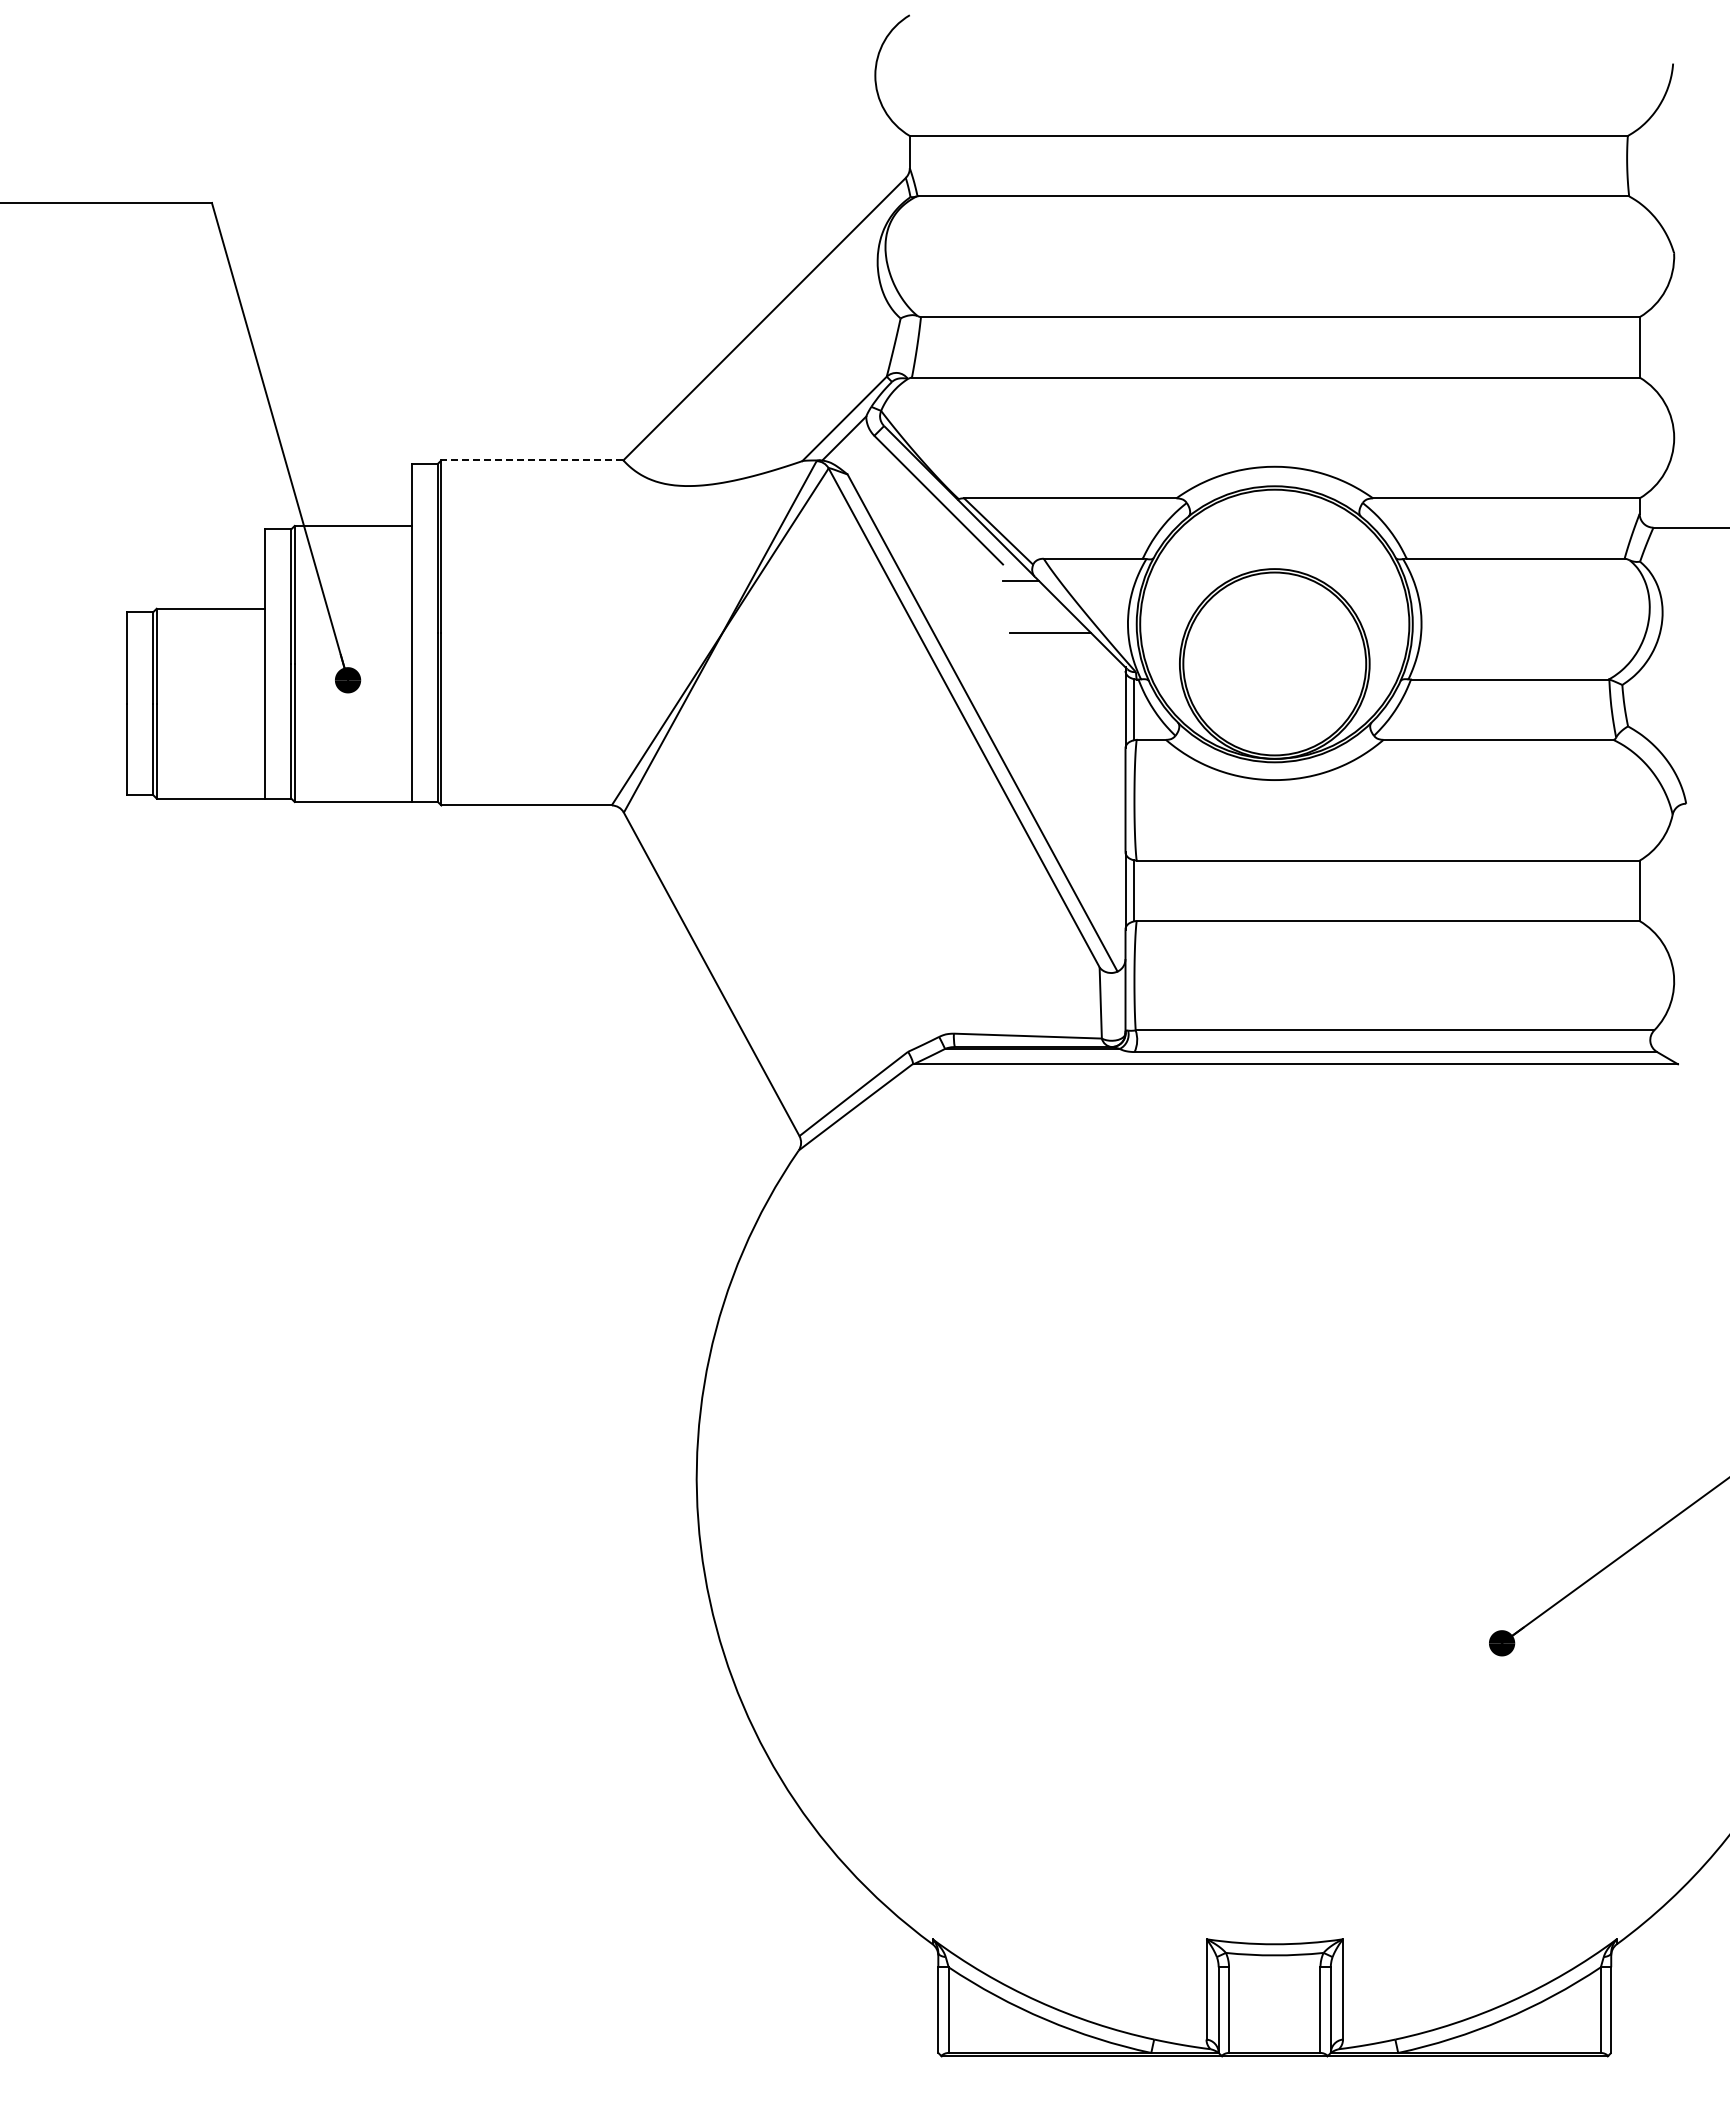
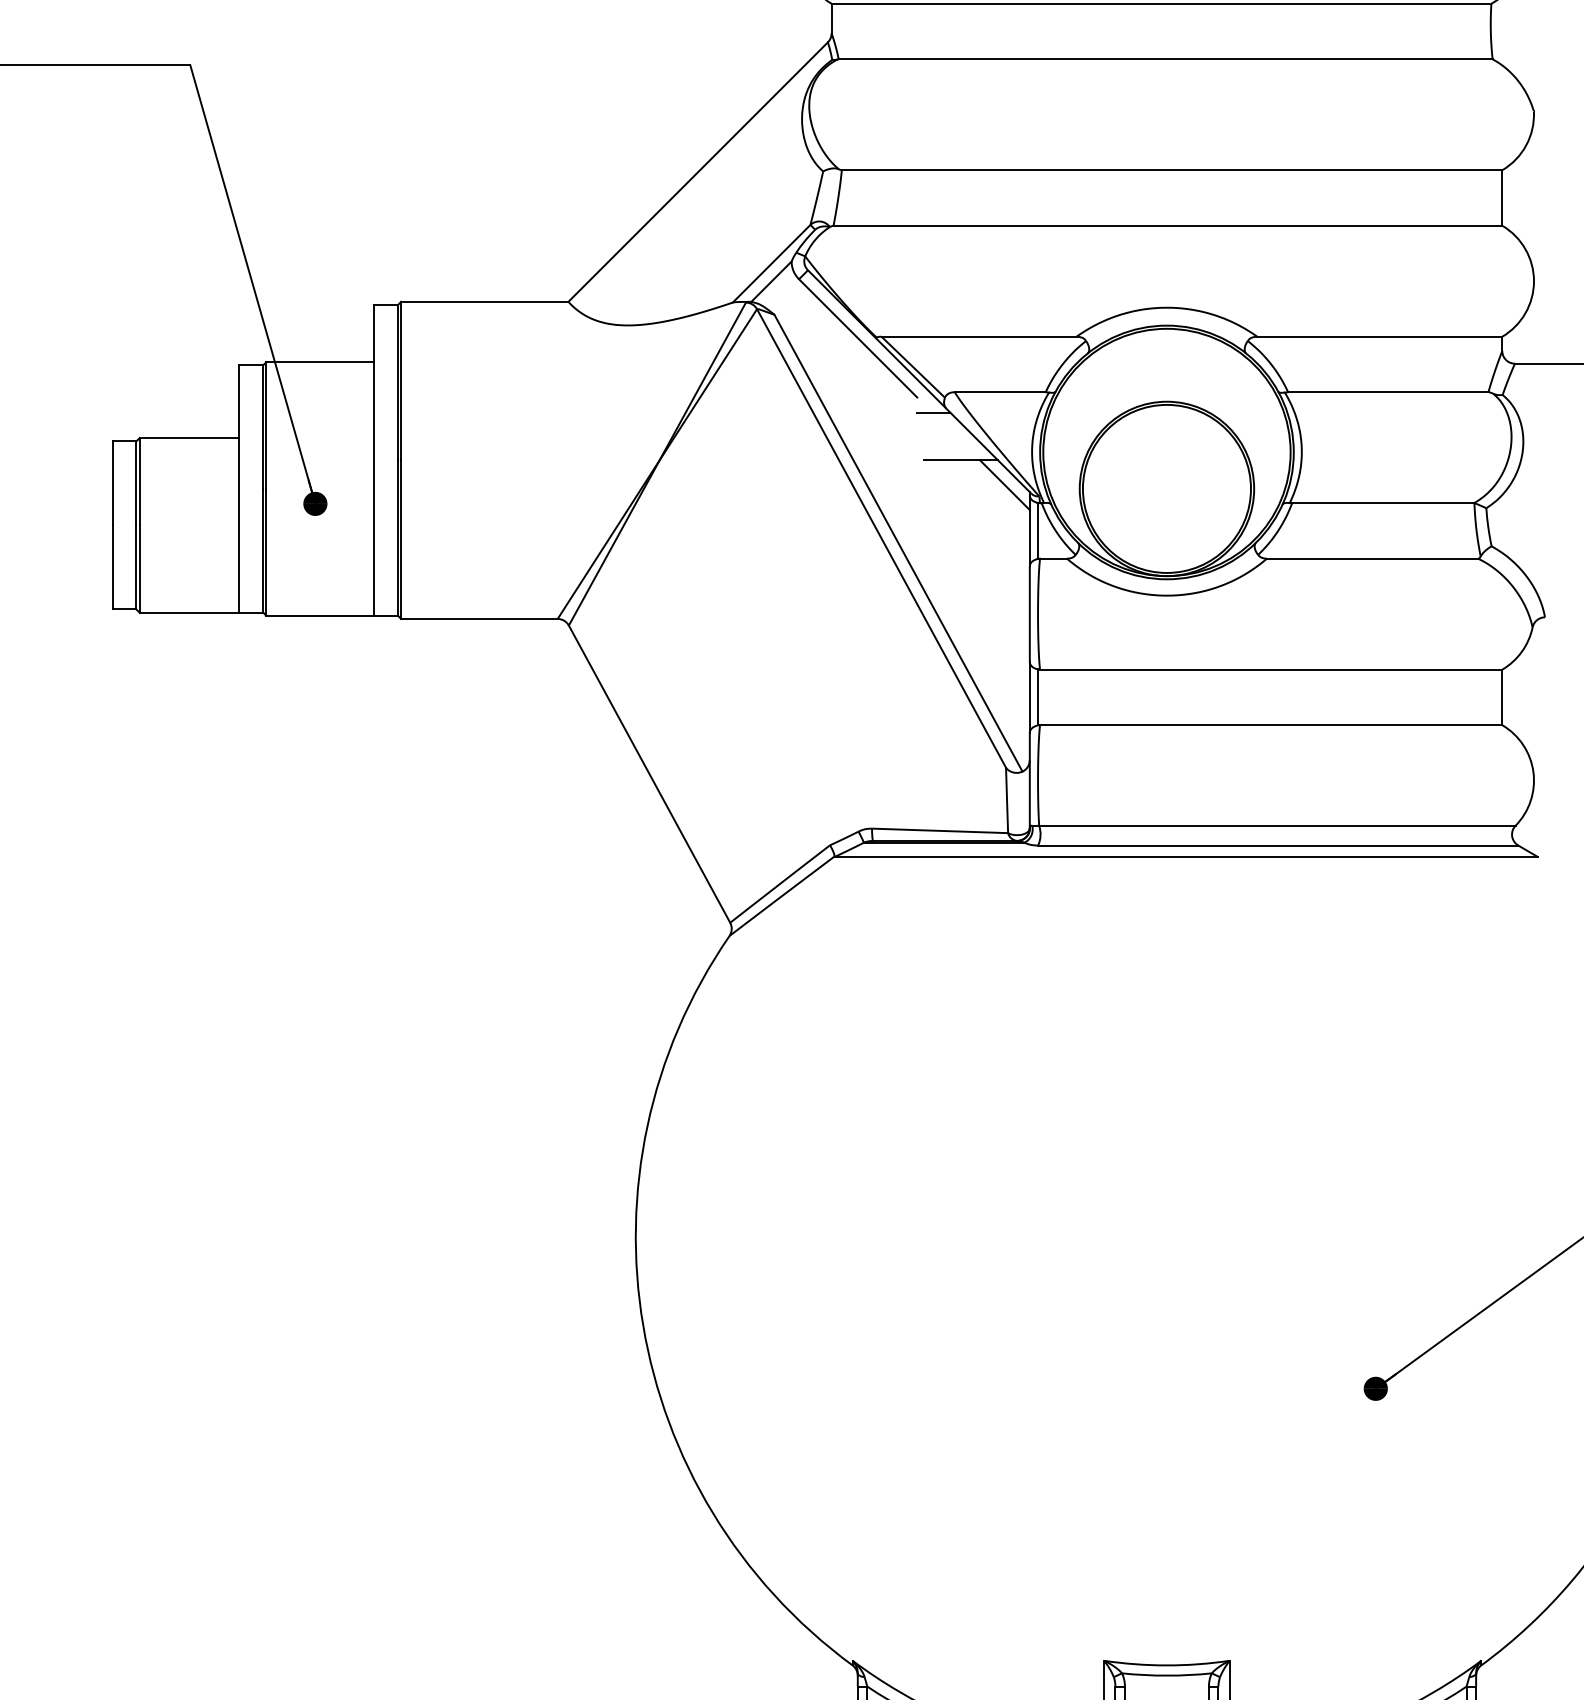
line: (531, 460) -> (483, 301), dashed -> solid
line: (1098, 659) -> (1004, 484), added

